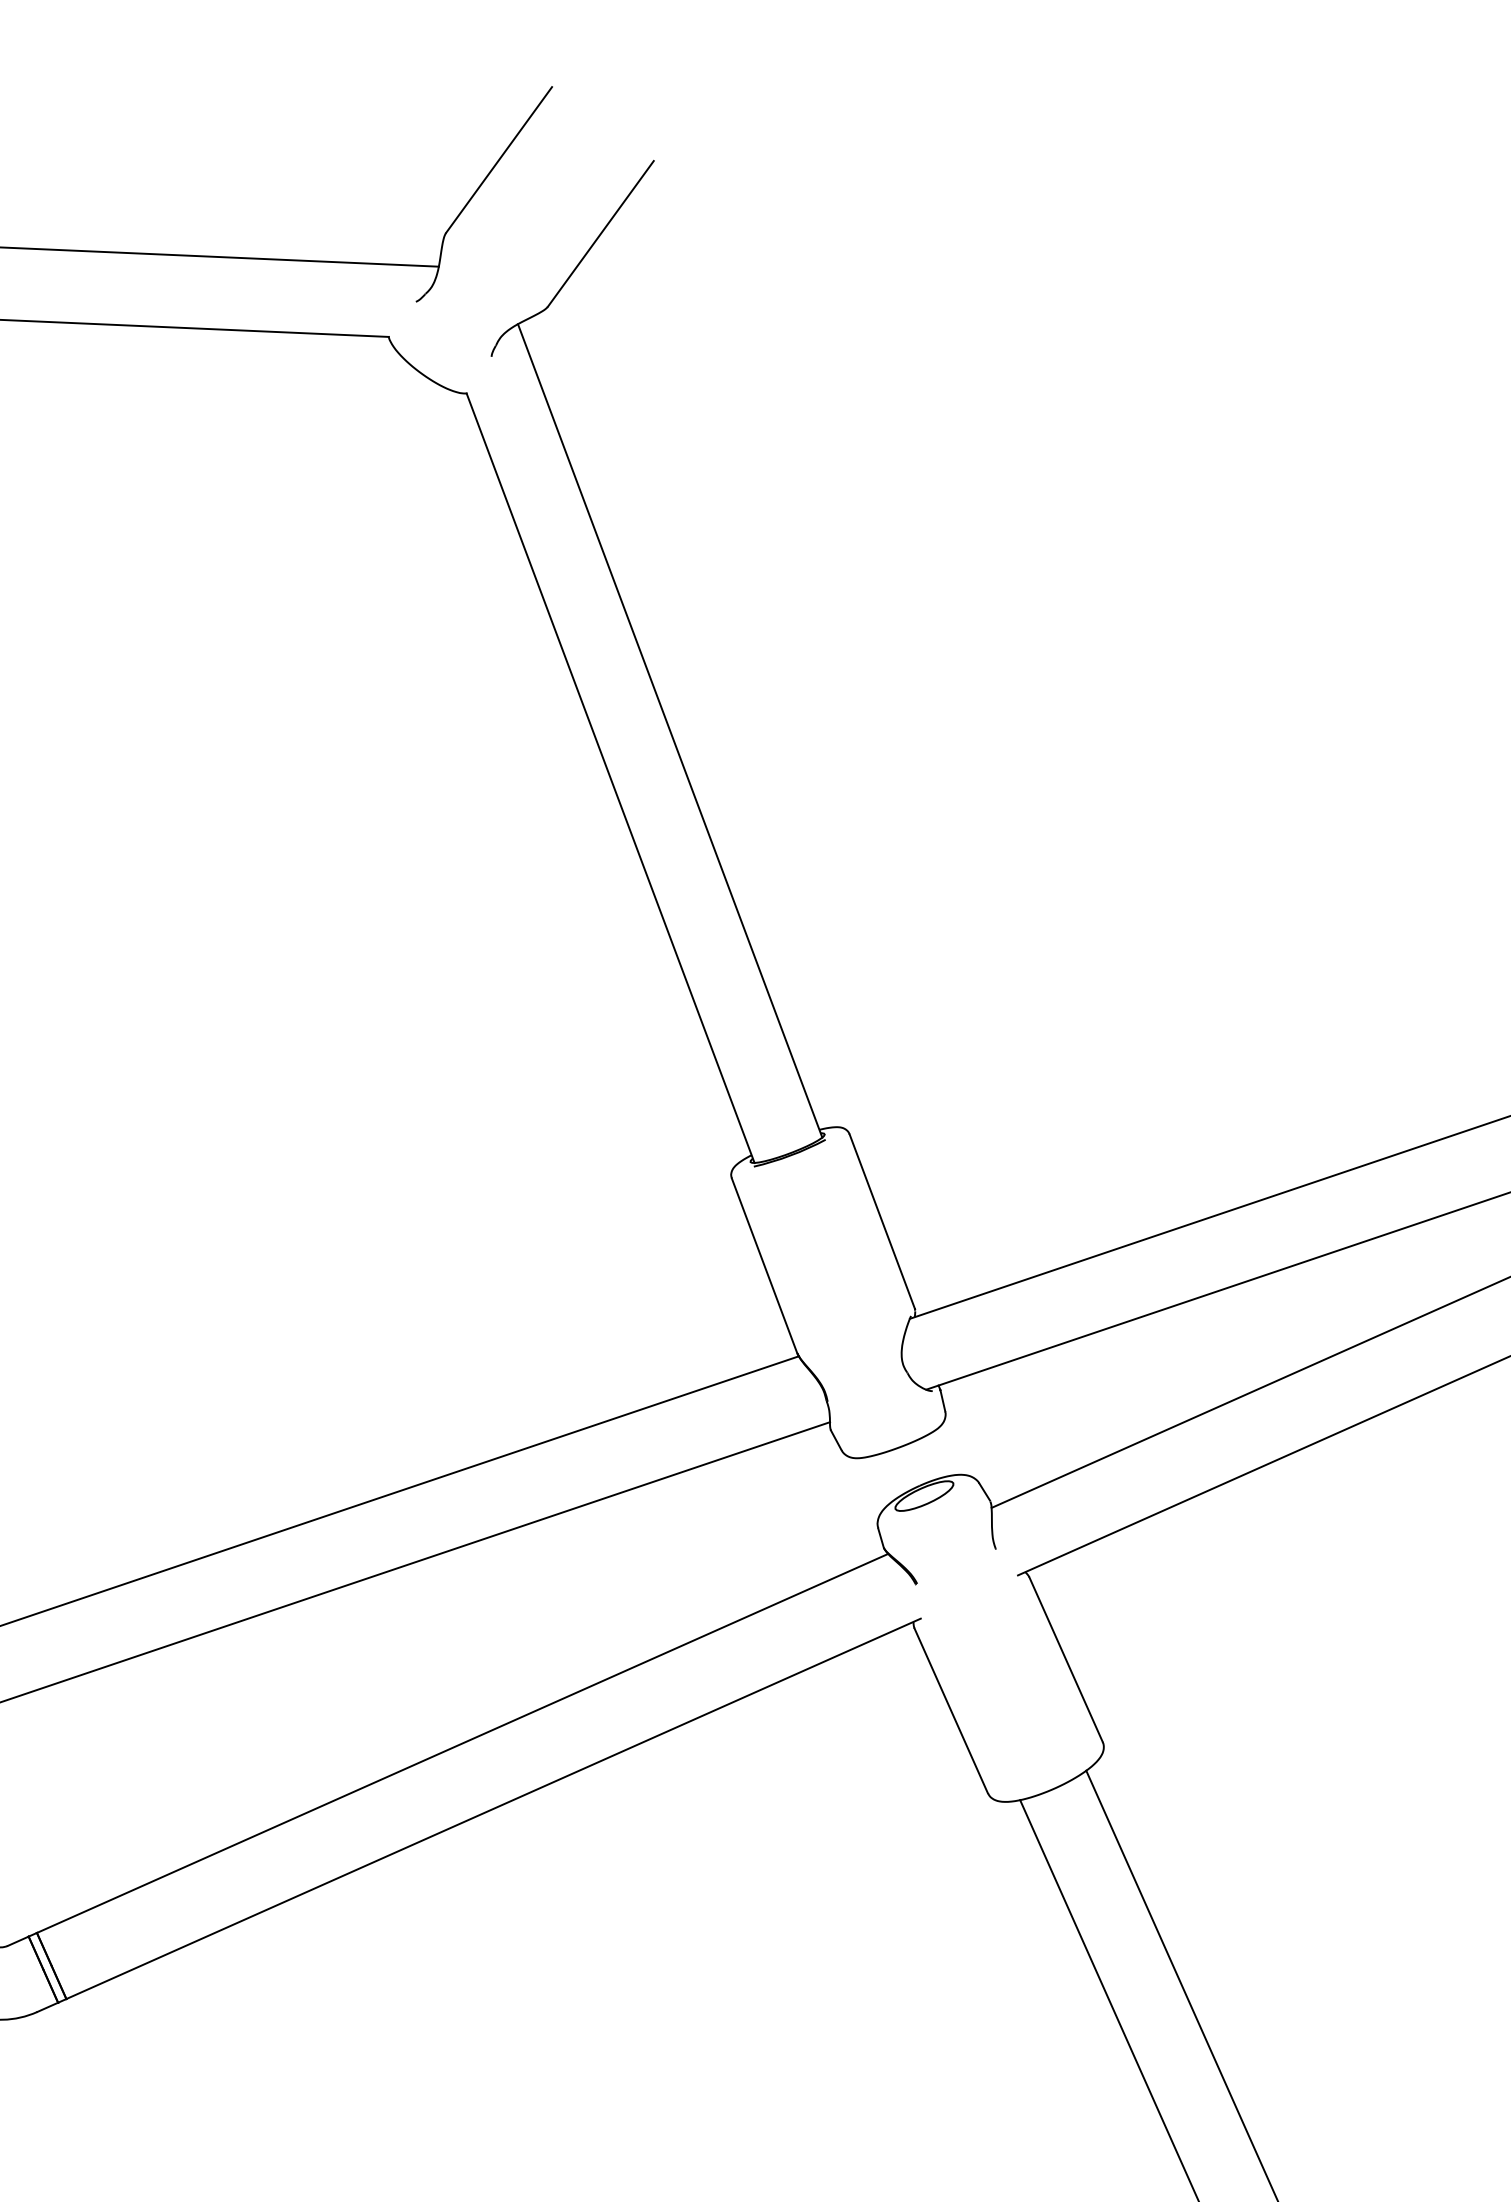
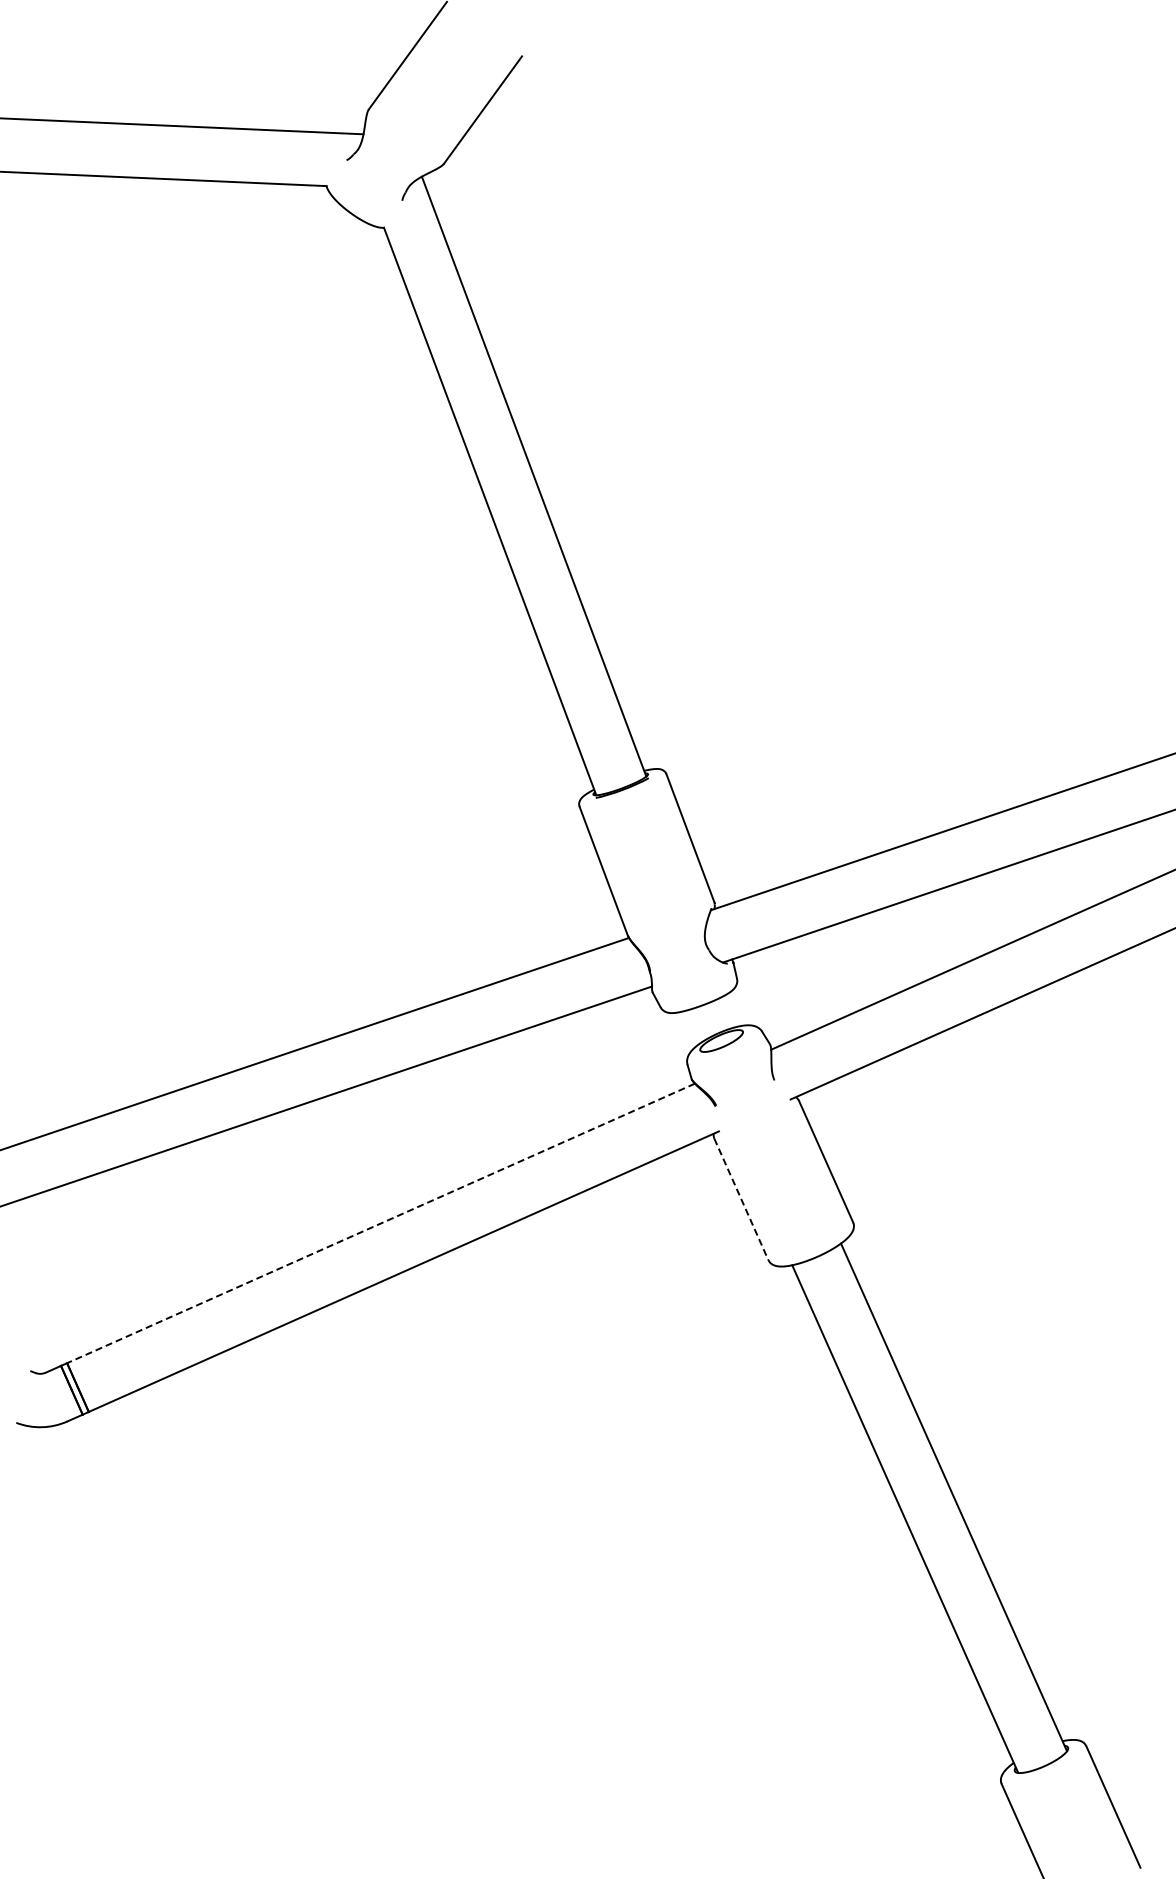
line: (951, 1710) -> (741, 1199), solid -> dashed
line: (463, 1743) -> (381, 1223), solid -> dashed

